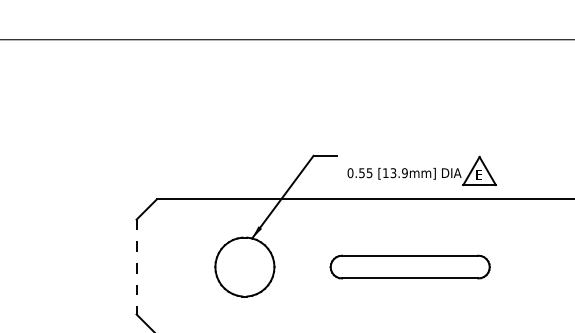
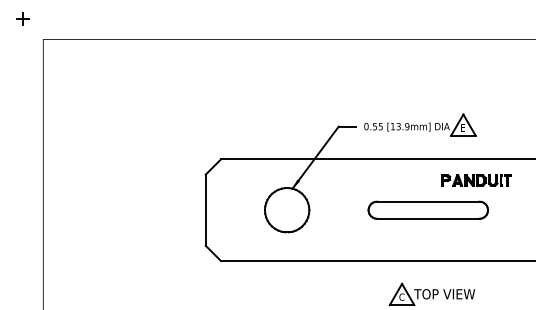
part: (422, 170) -> (420, 124), moved
part: (497, 227) -> (476, 180), added
part: (409, 266) -> (427, 209), moved
line: (136, 267) -> (205, 210), dashed -> solid

